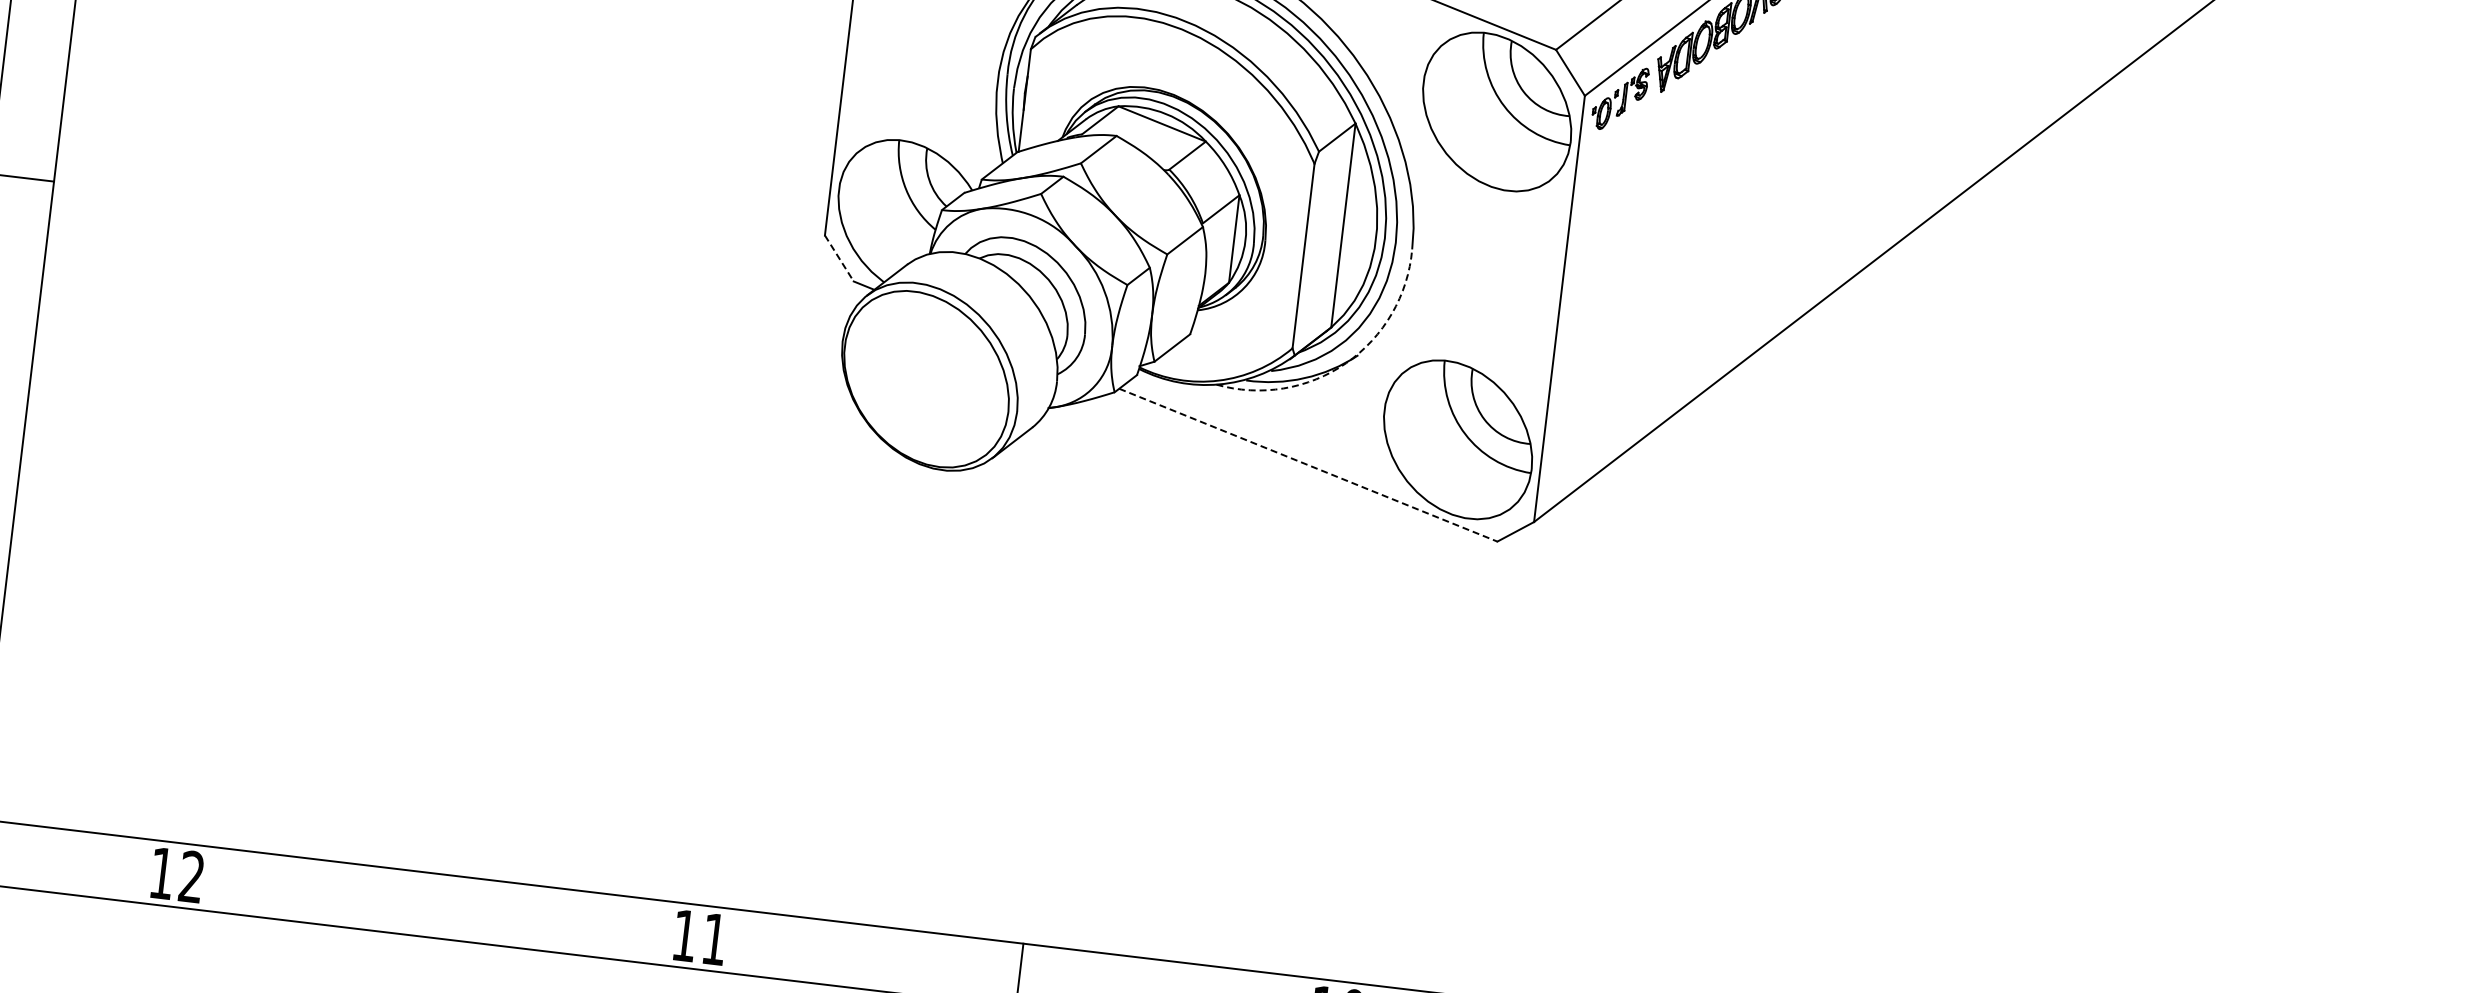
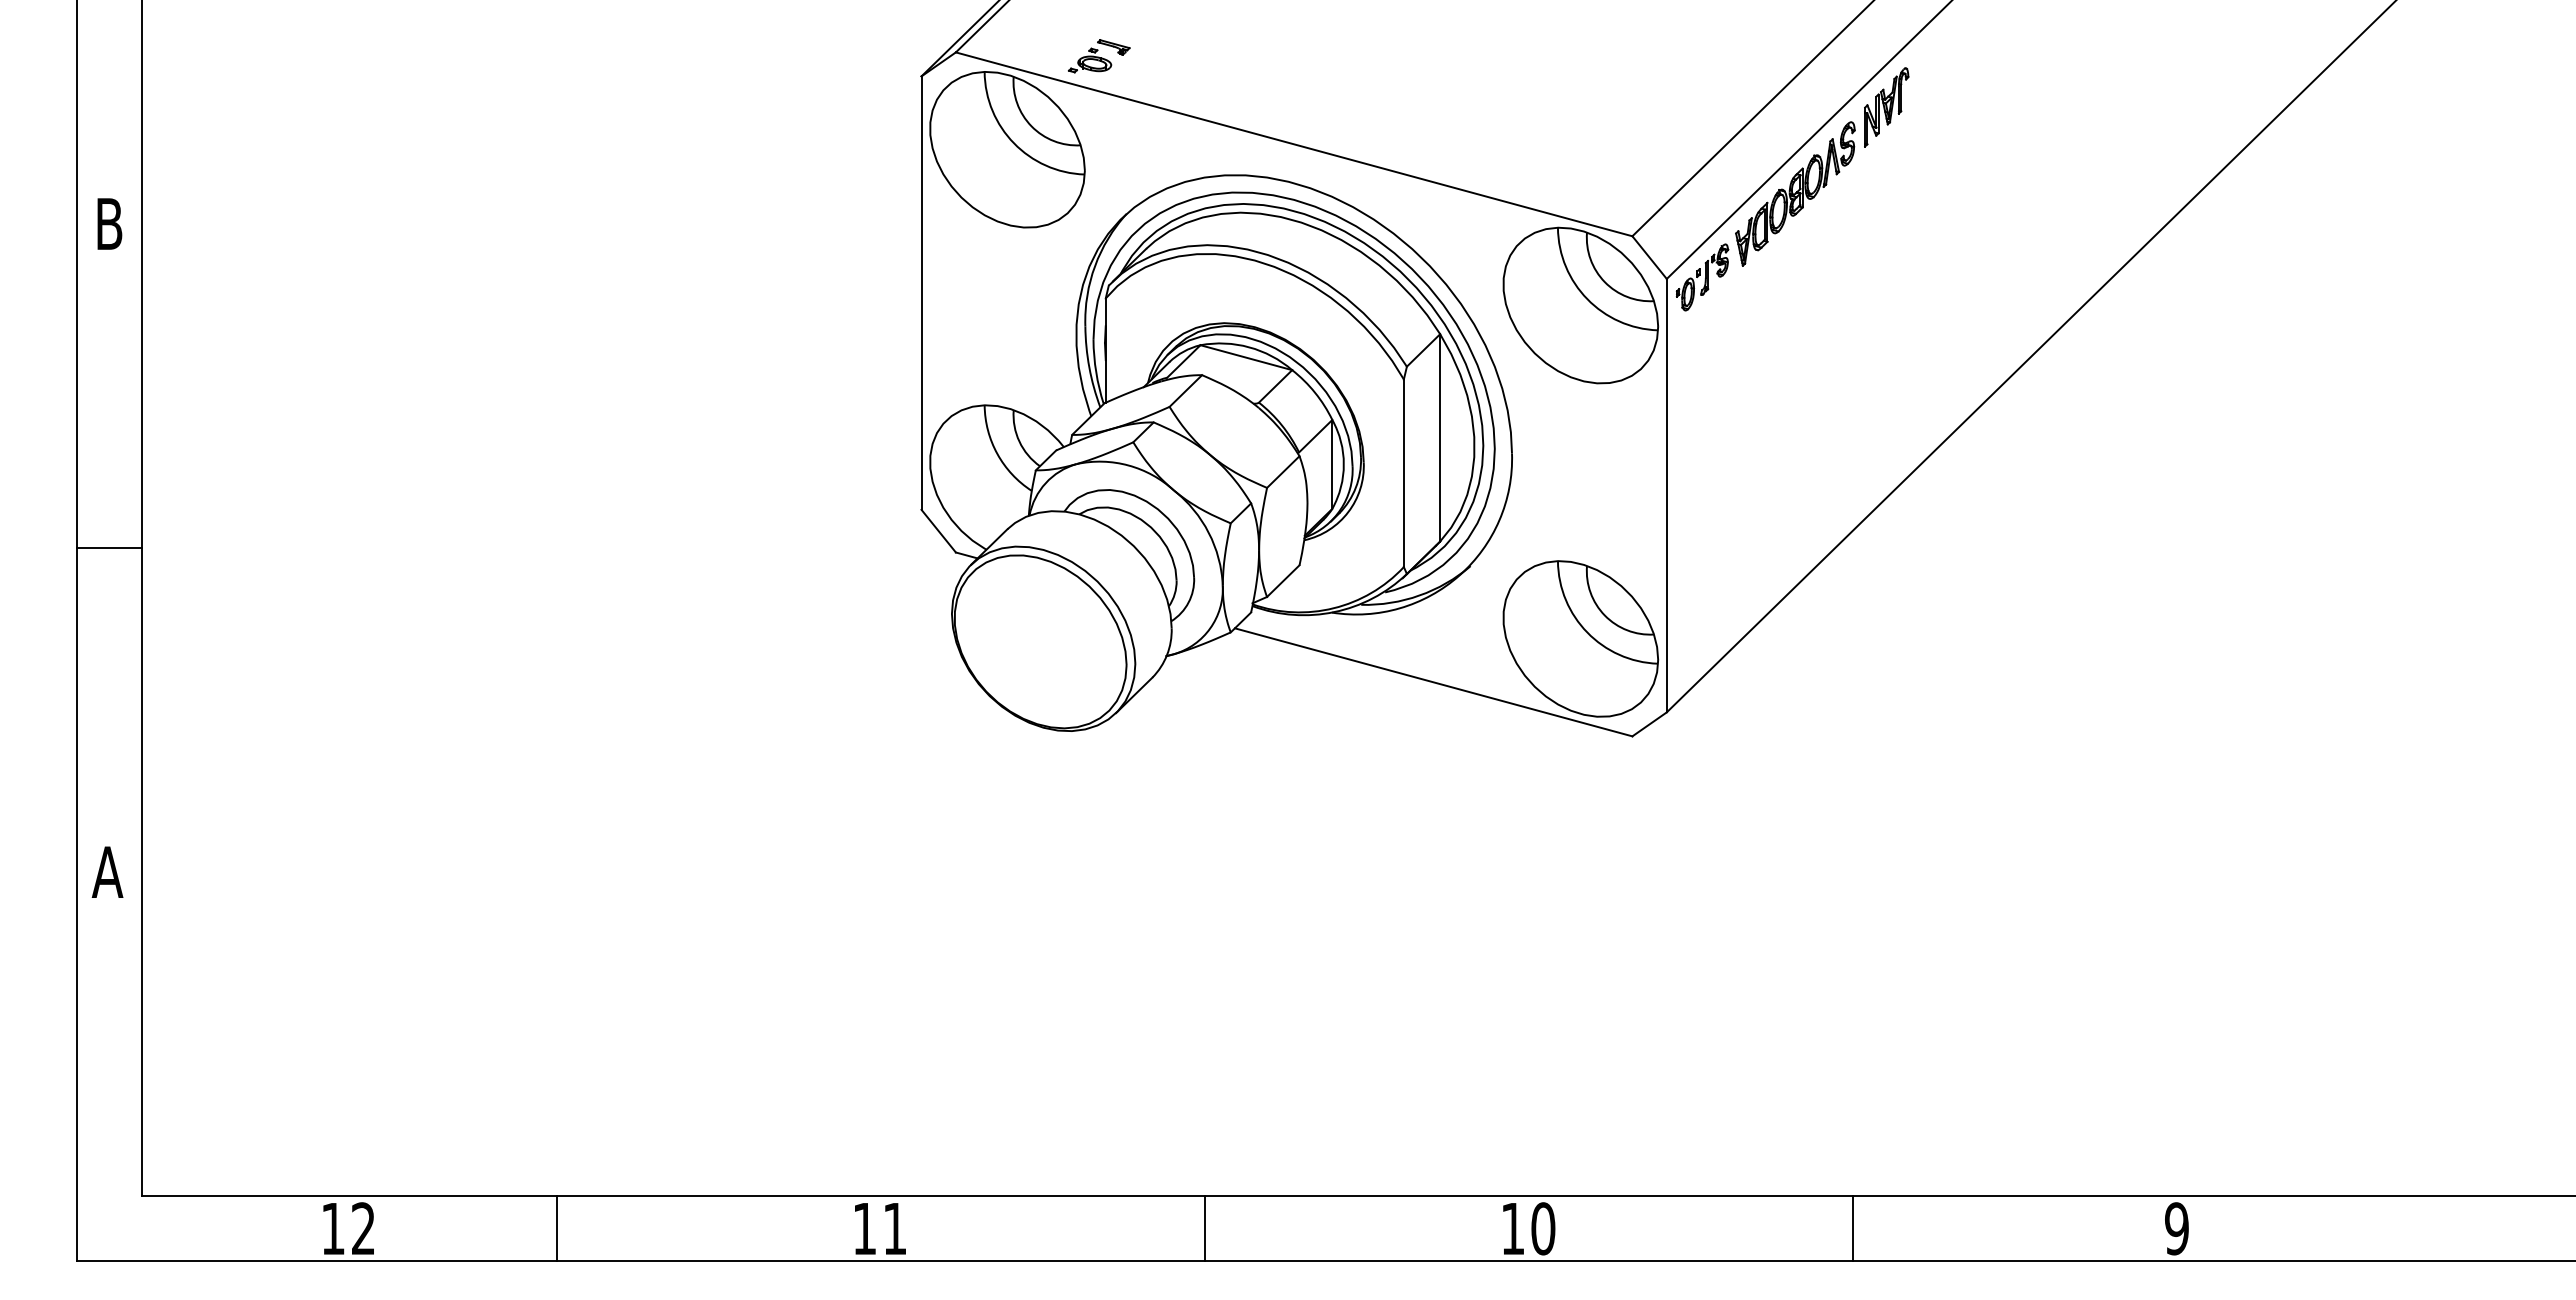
line: (840, 258) -> (939, 531), dashed -> solid
arc: (1346, 363) -> (1459, 575), dashed -> solid
line: (1308, 465) -> (1433, 682), dashed -> solid
line: (381, 899) -> (556, 1228), added

